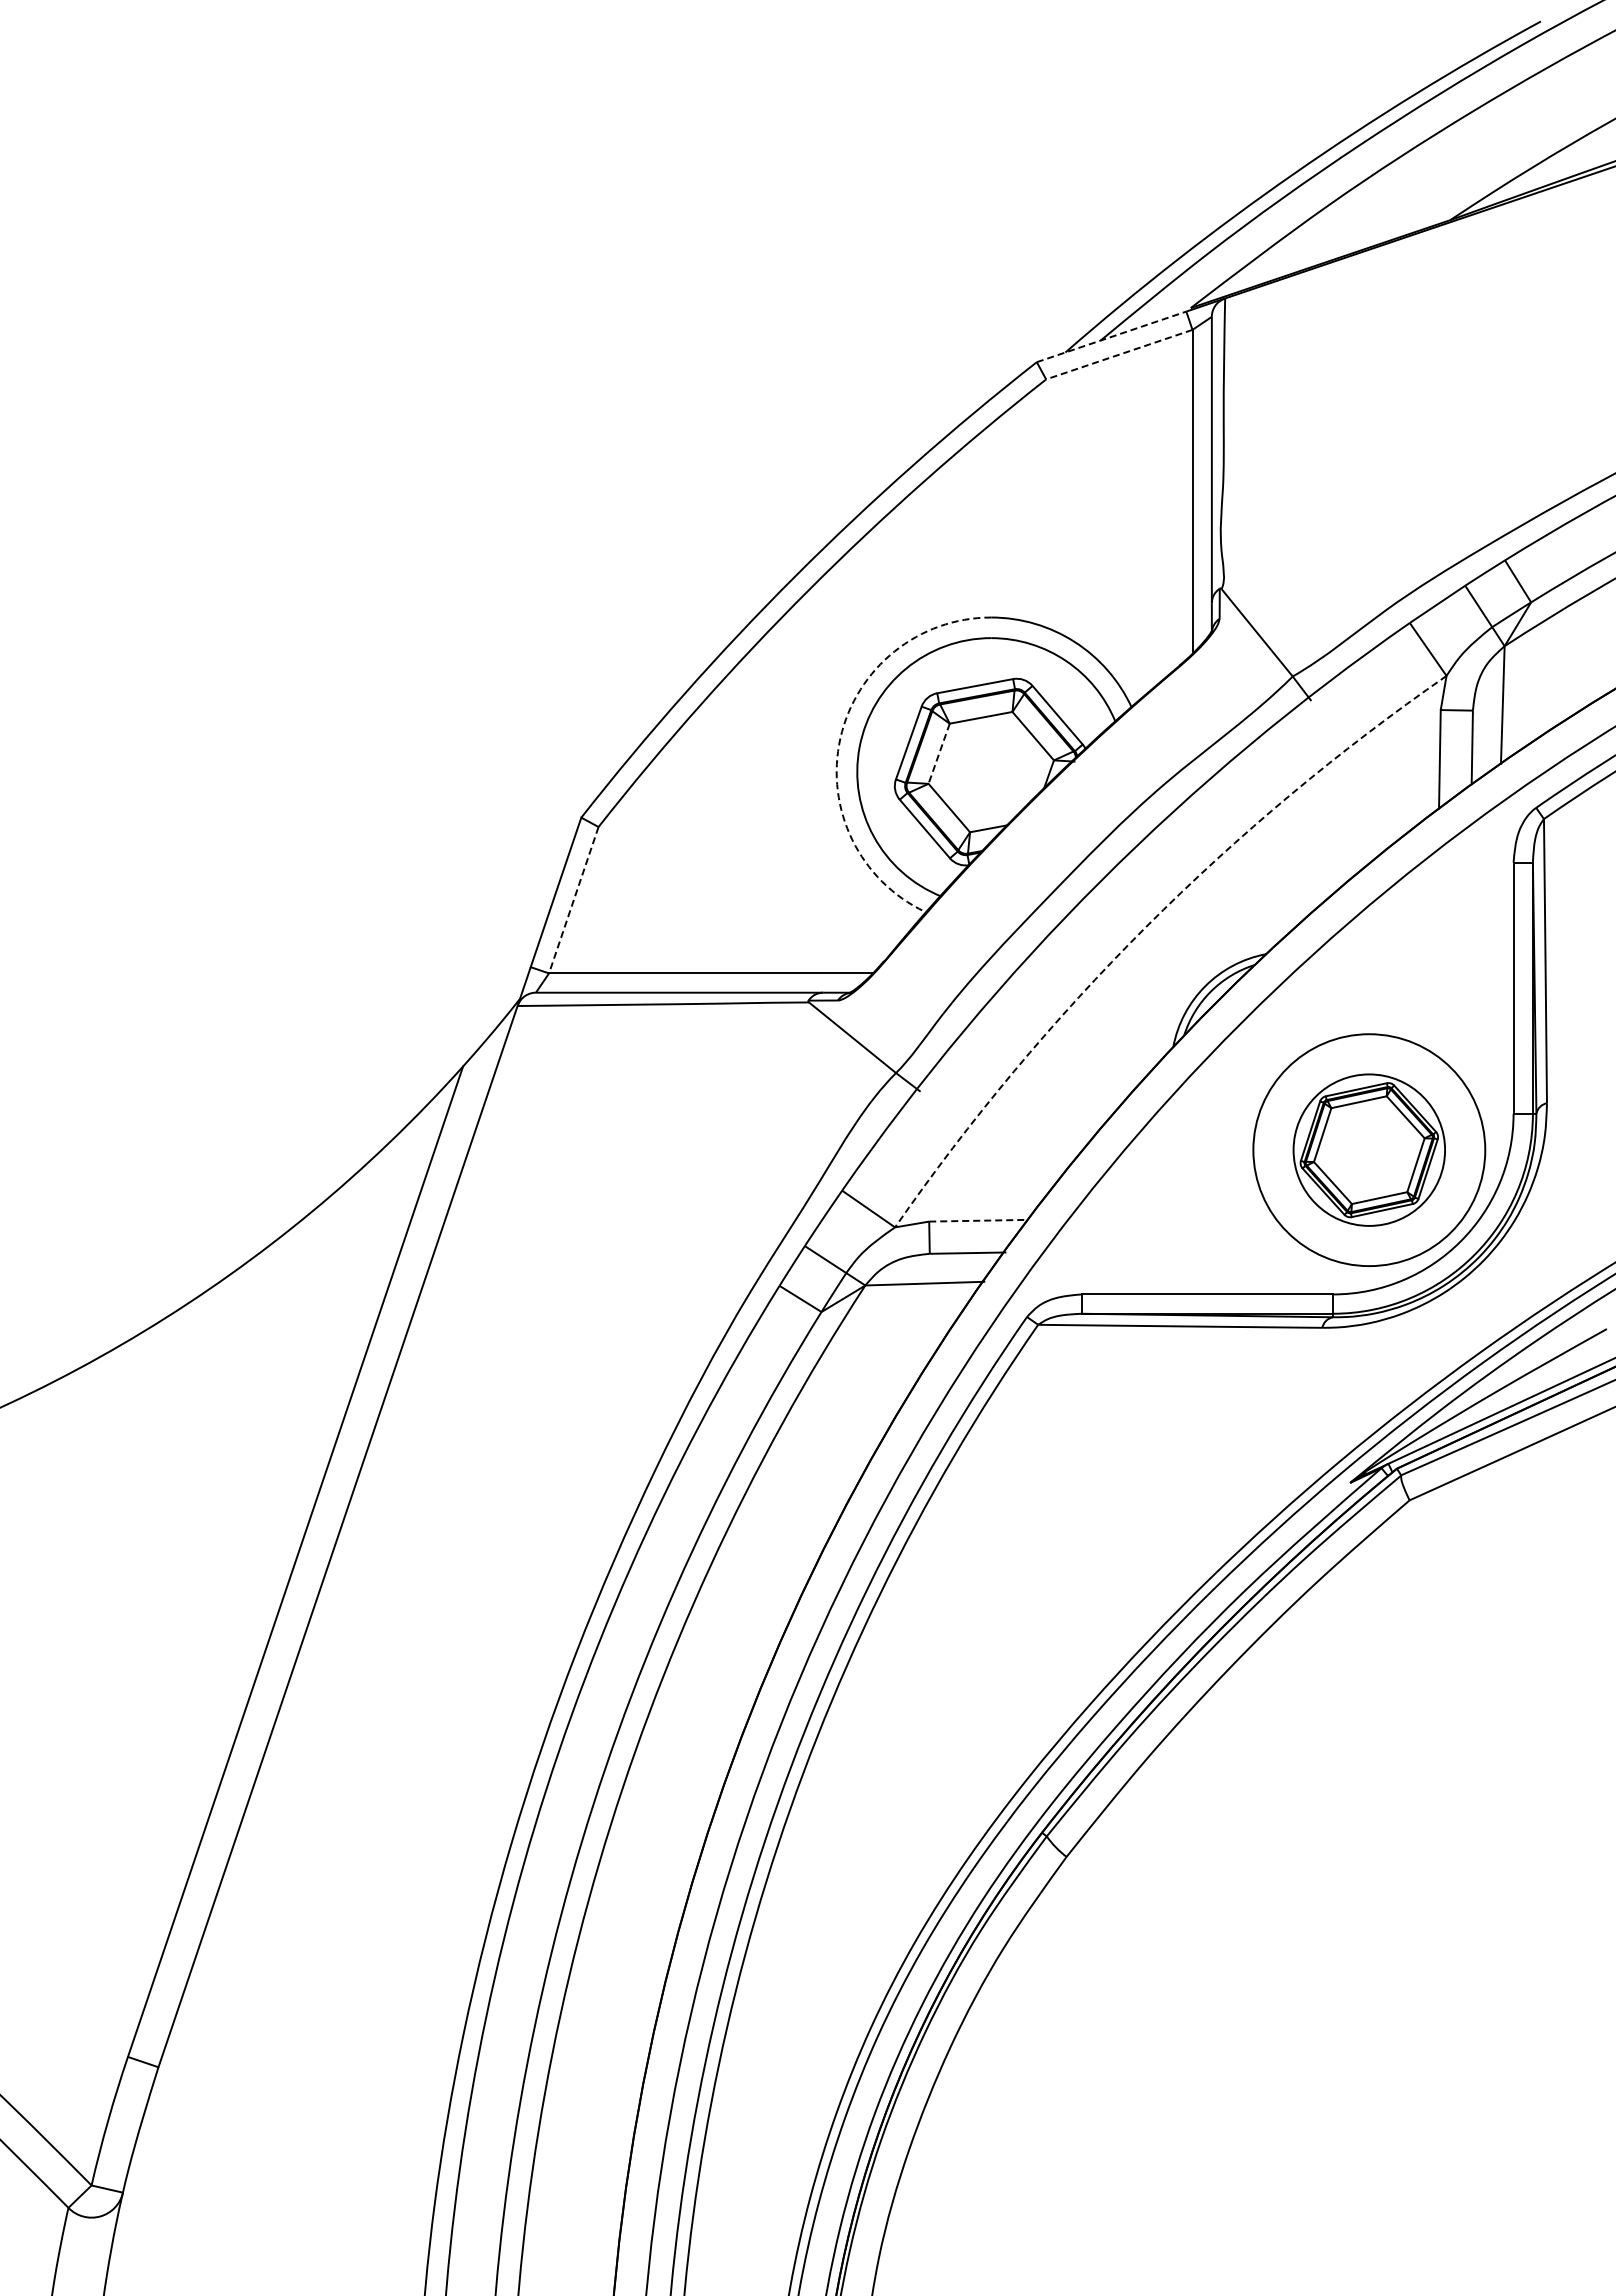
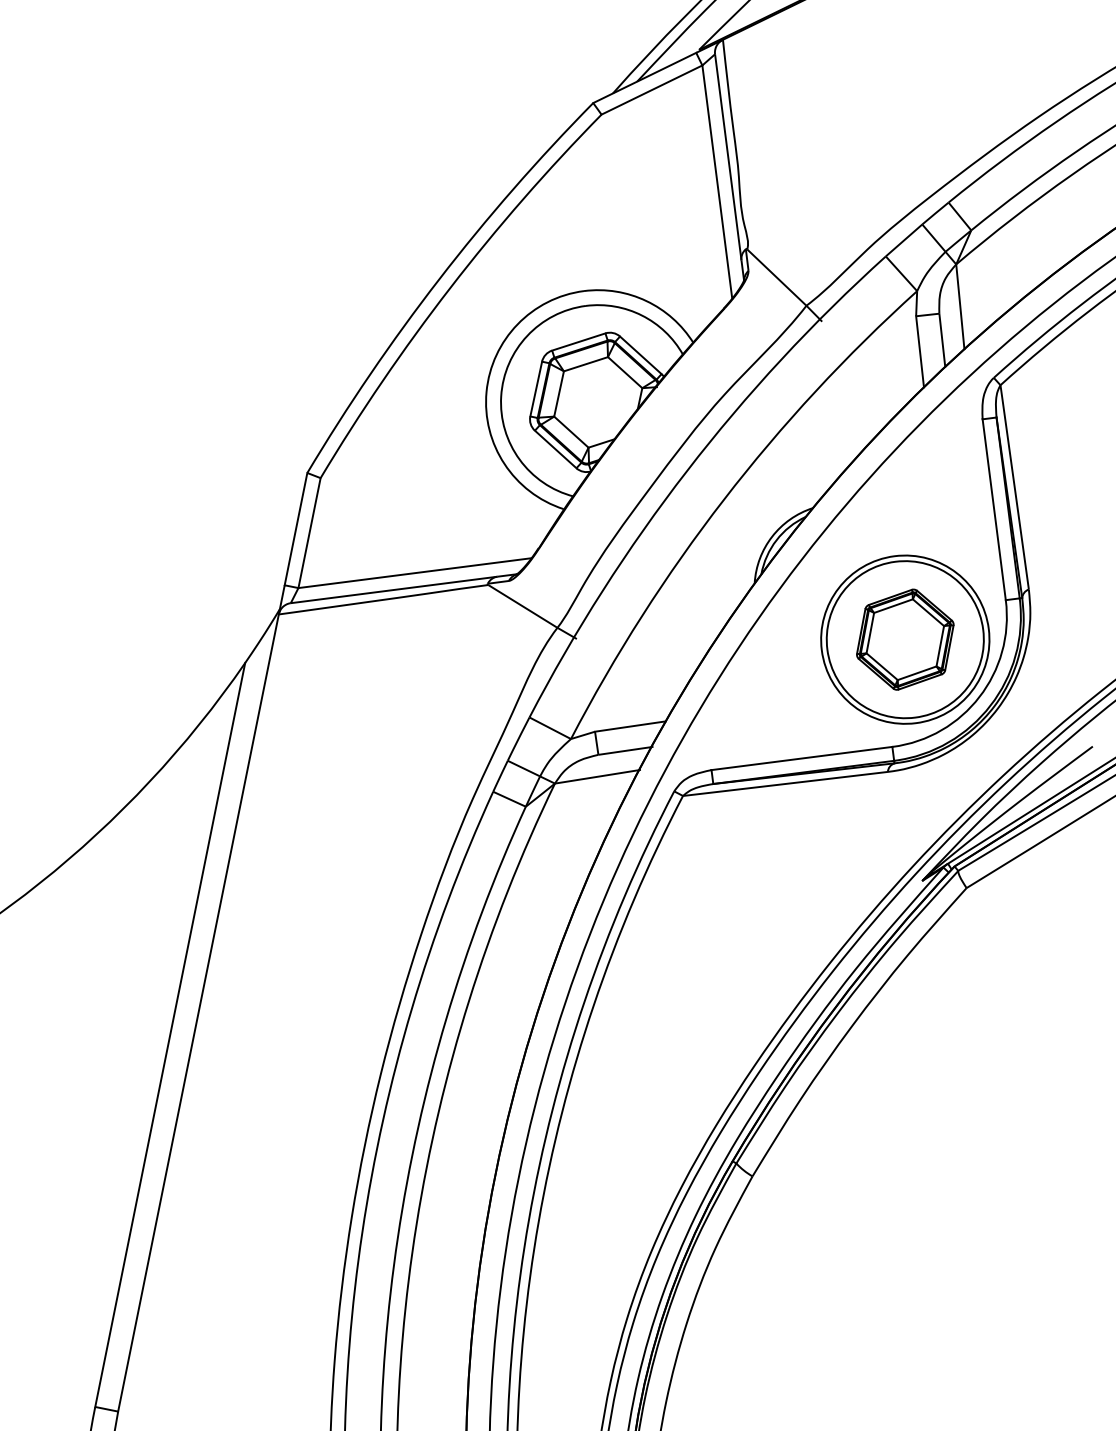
line: (1111, 336) -> (644, 77), dashed -> solid
line: (1118, 354) -> (651, 90), dashed -> solid
arc: (840, 738) -> (486, 392), dashed -> solid
line: (939, 753) -> (559, 393), dashed -> solid
line: (573, 900) -> (309, 533), dashed -> solid
arc: (1146, 926) -> (724, 499), dashed -> solid
circle: (1369, 1149) -> (905, 639), size x1.43
line: (978, 1220) -> (630, 726), dashed -> solid

